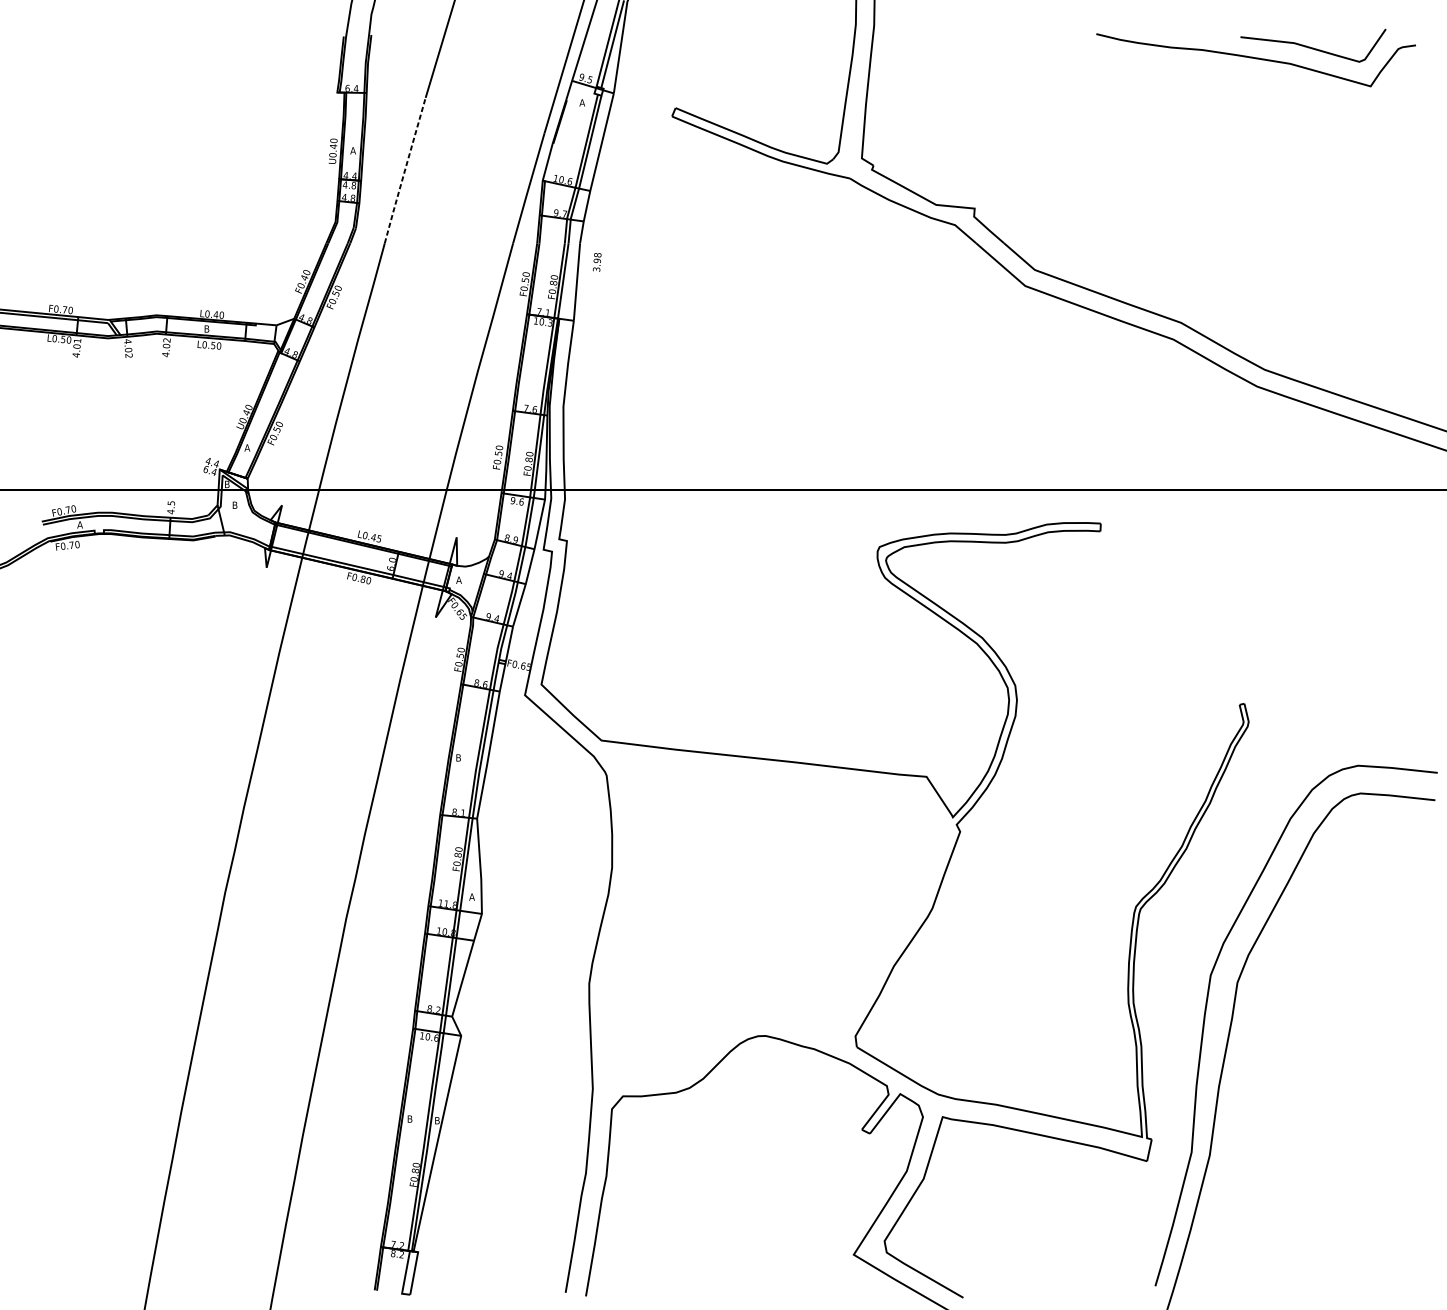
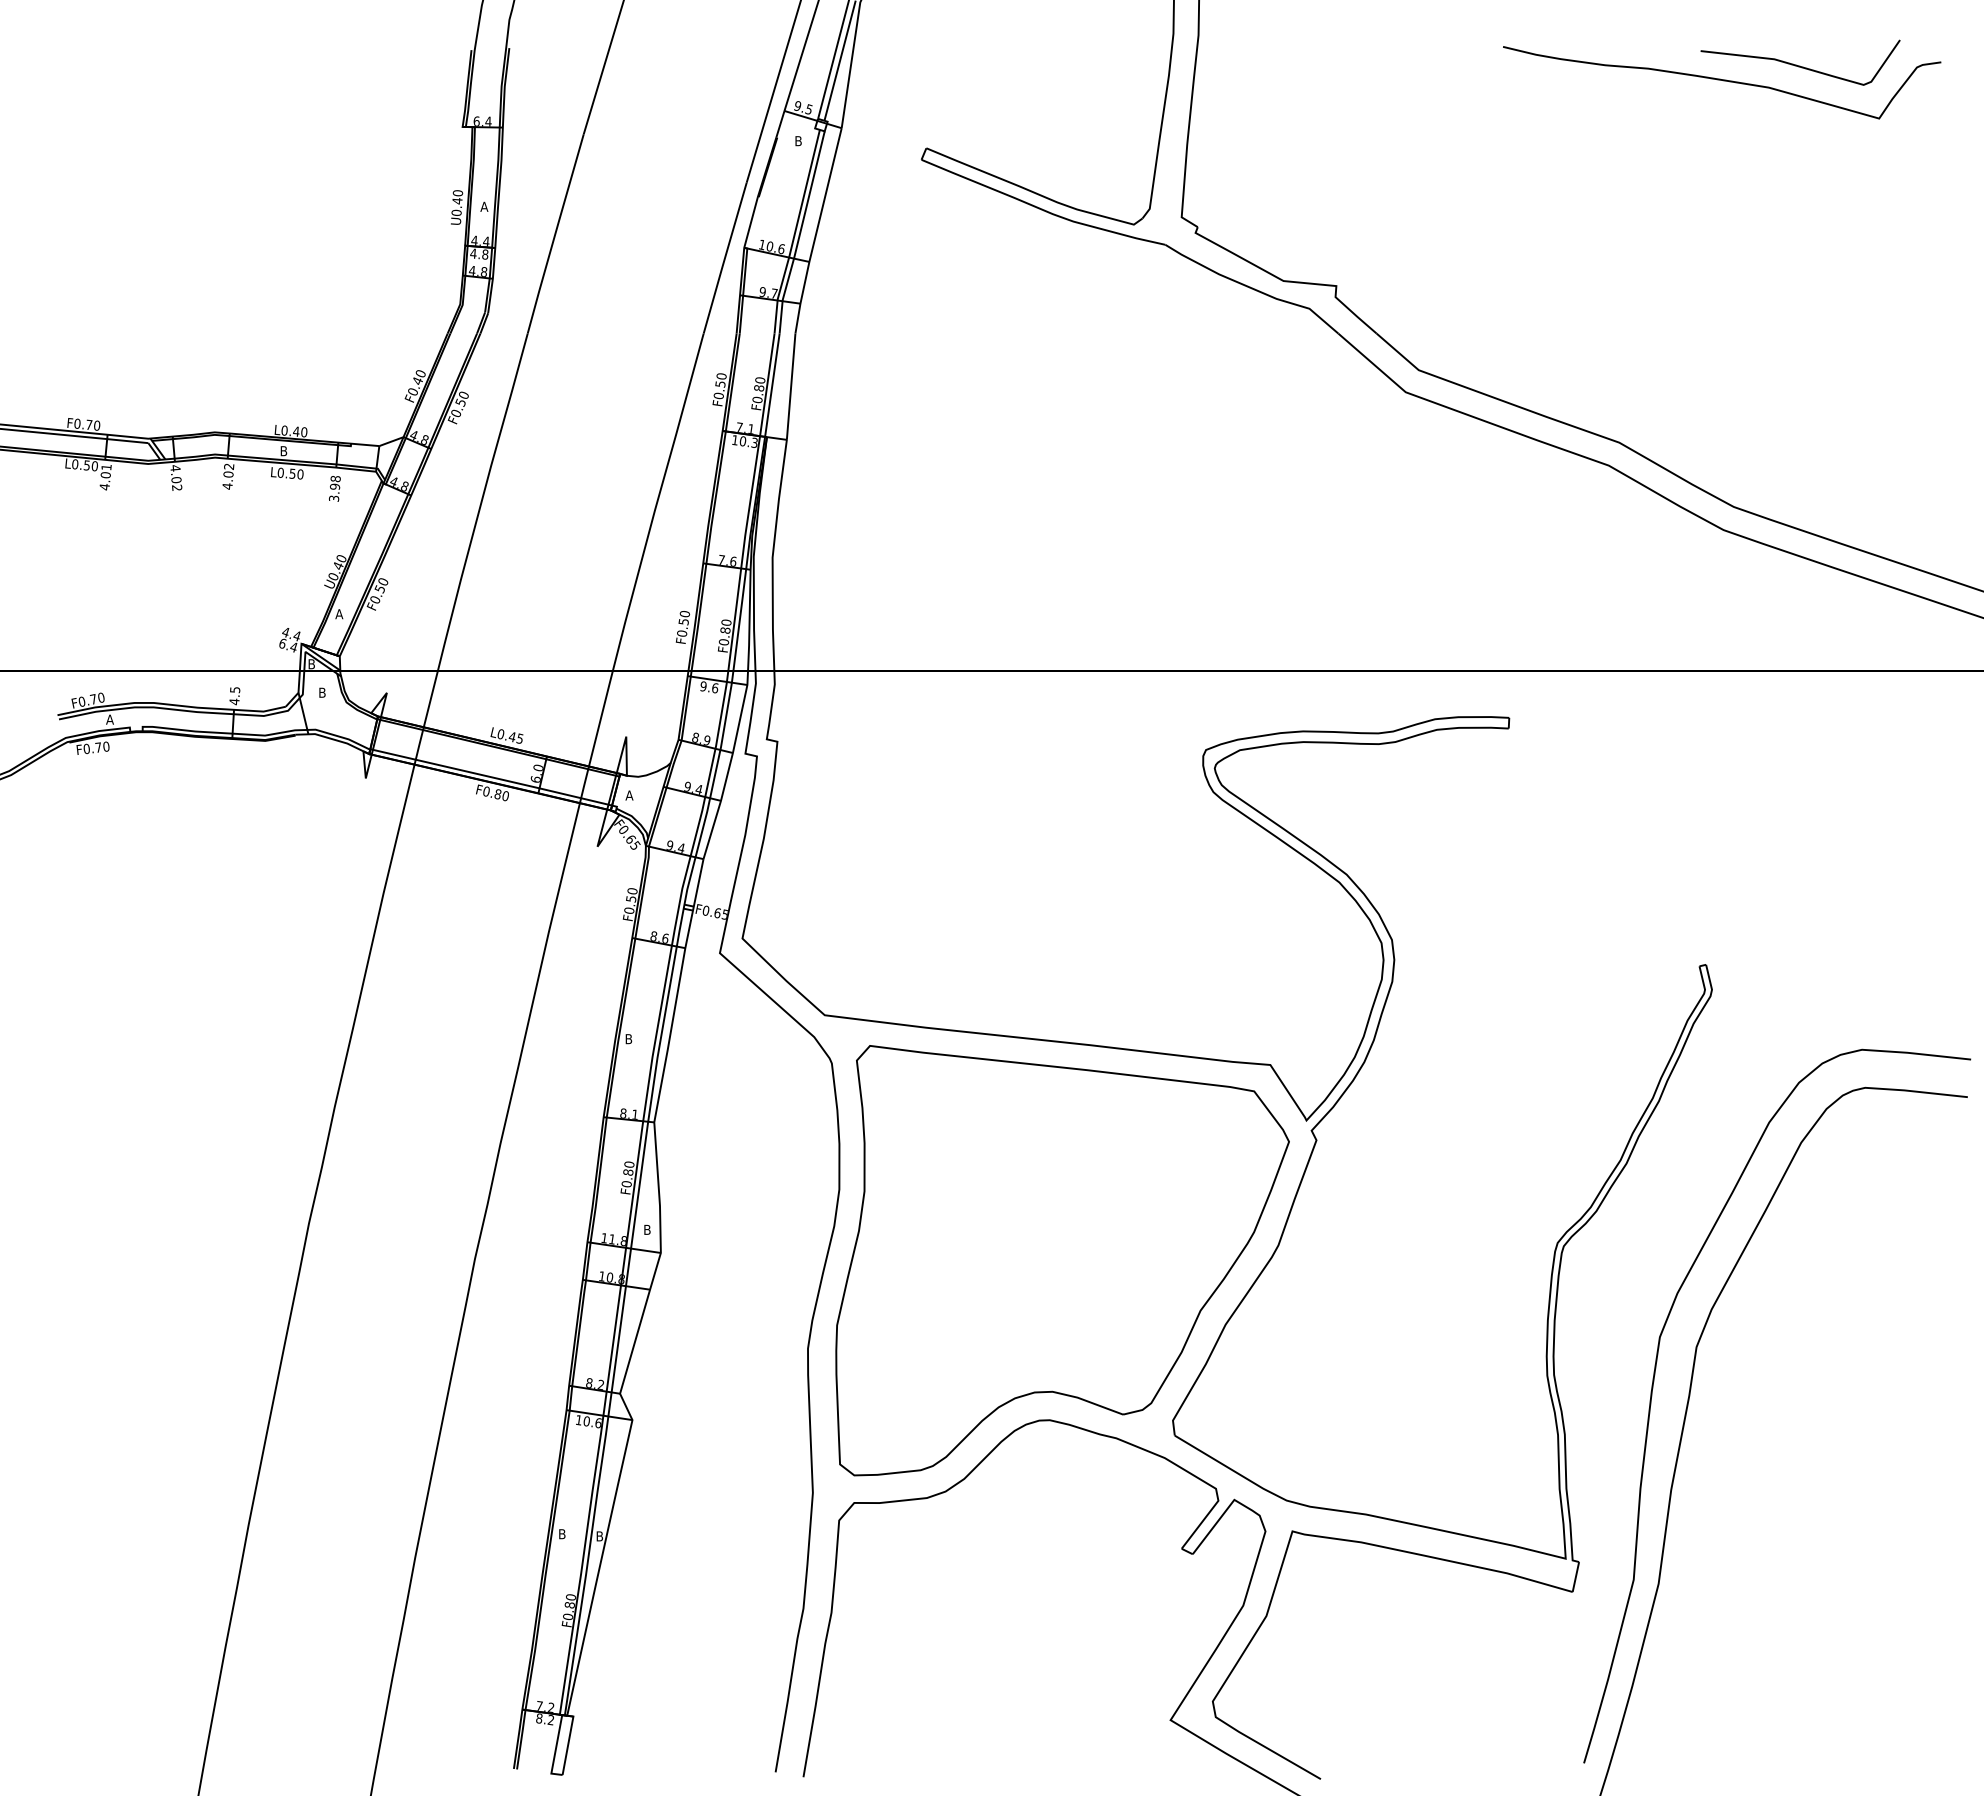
text: (582, 103) -> (798, 141), A -> B
line: (405, 170) -> (555, 233), dashed -> solid
text: (596, 262) -> (334, 488), moved
text: (472, 896) -> (647, 1229), A -> B
part: (774, 919) -> (1062, 1260), added

